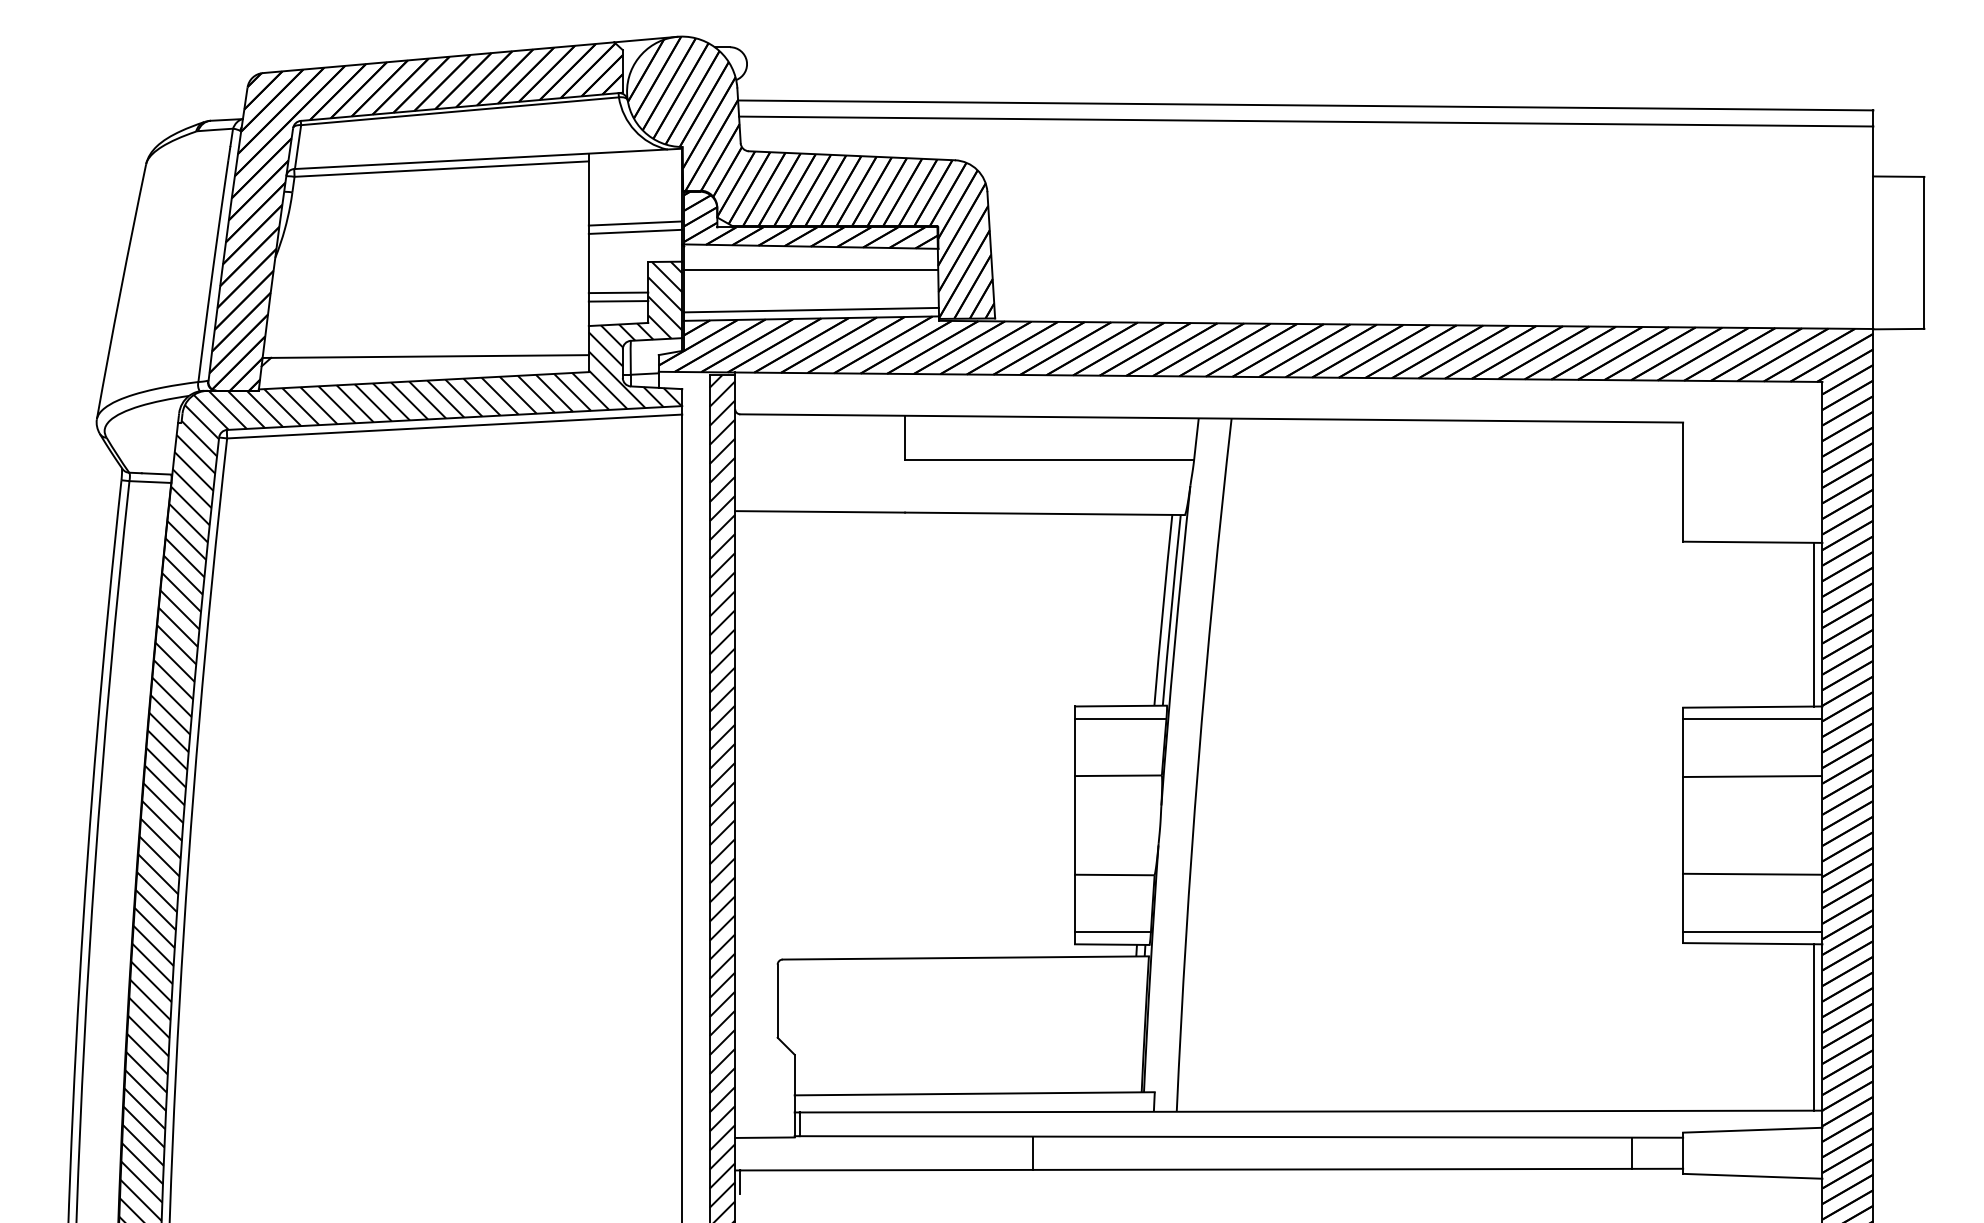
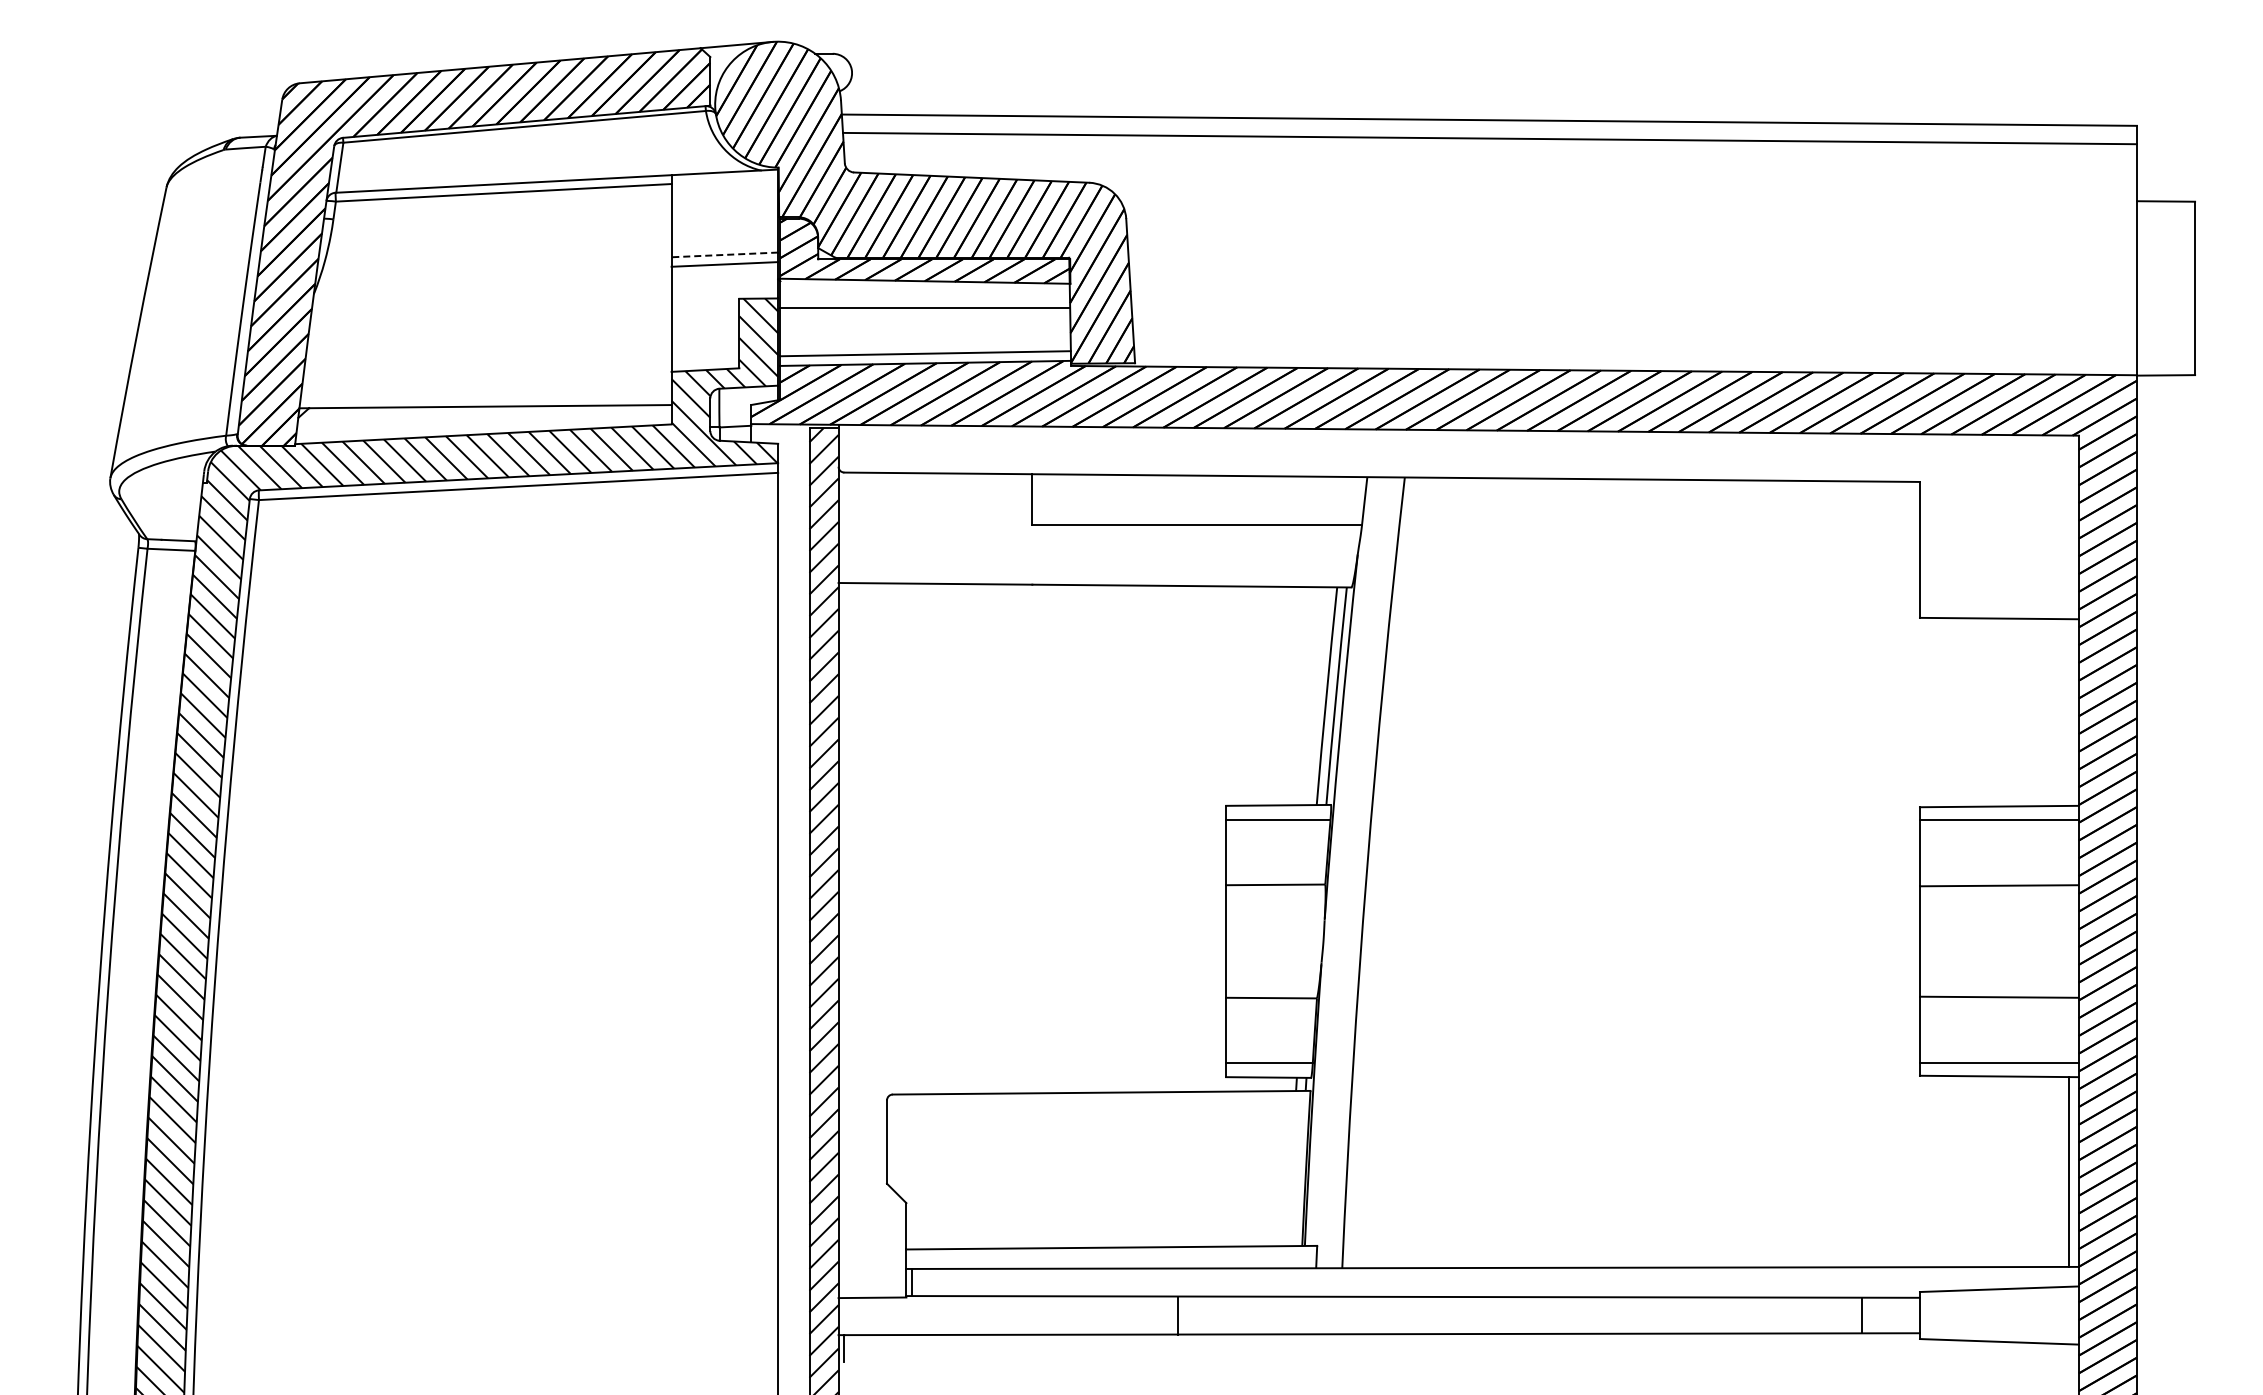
line: (635, 223) -> (724, 254), solid -> dashed
line: (618, 292) -> (705, 333), removed
line: (618, 301) -> (705, 343), removed
line: (1814, 624) -> (2069, 712), removed

